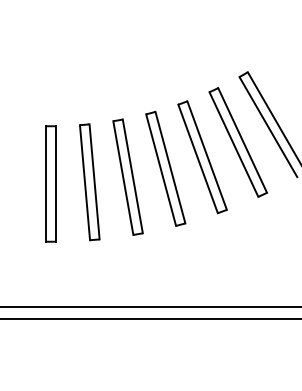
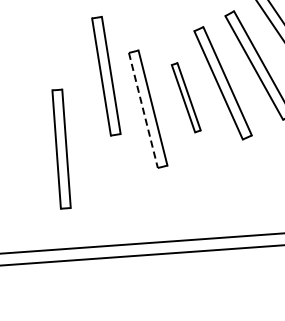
part: (165, 168) -> (185, 97), size x0.6
line: (123, 178) -> (143, 110), solid -> dashed
part: (89, 182) -> (106, 76), moved
part: (50, 183) -> (60, 148), moved

